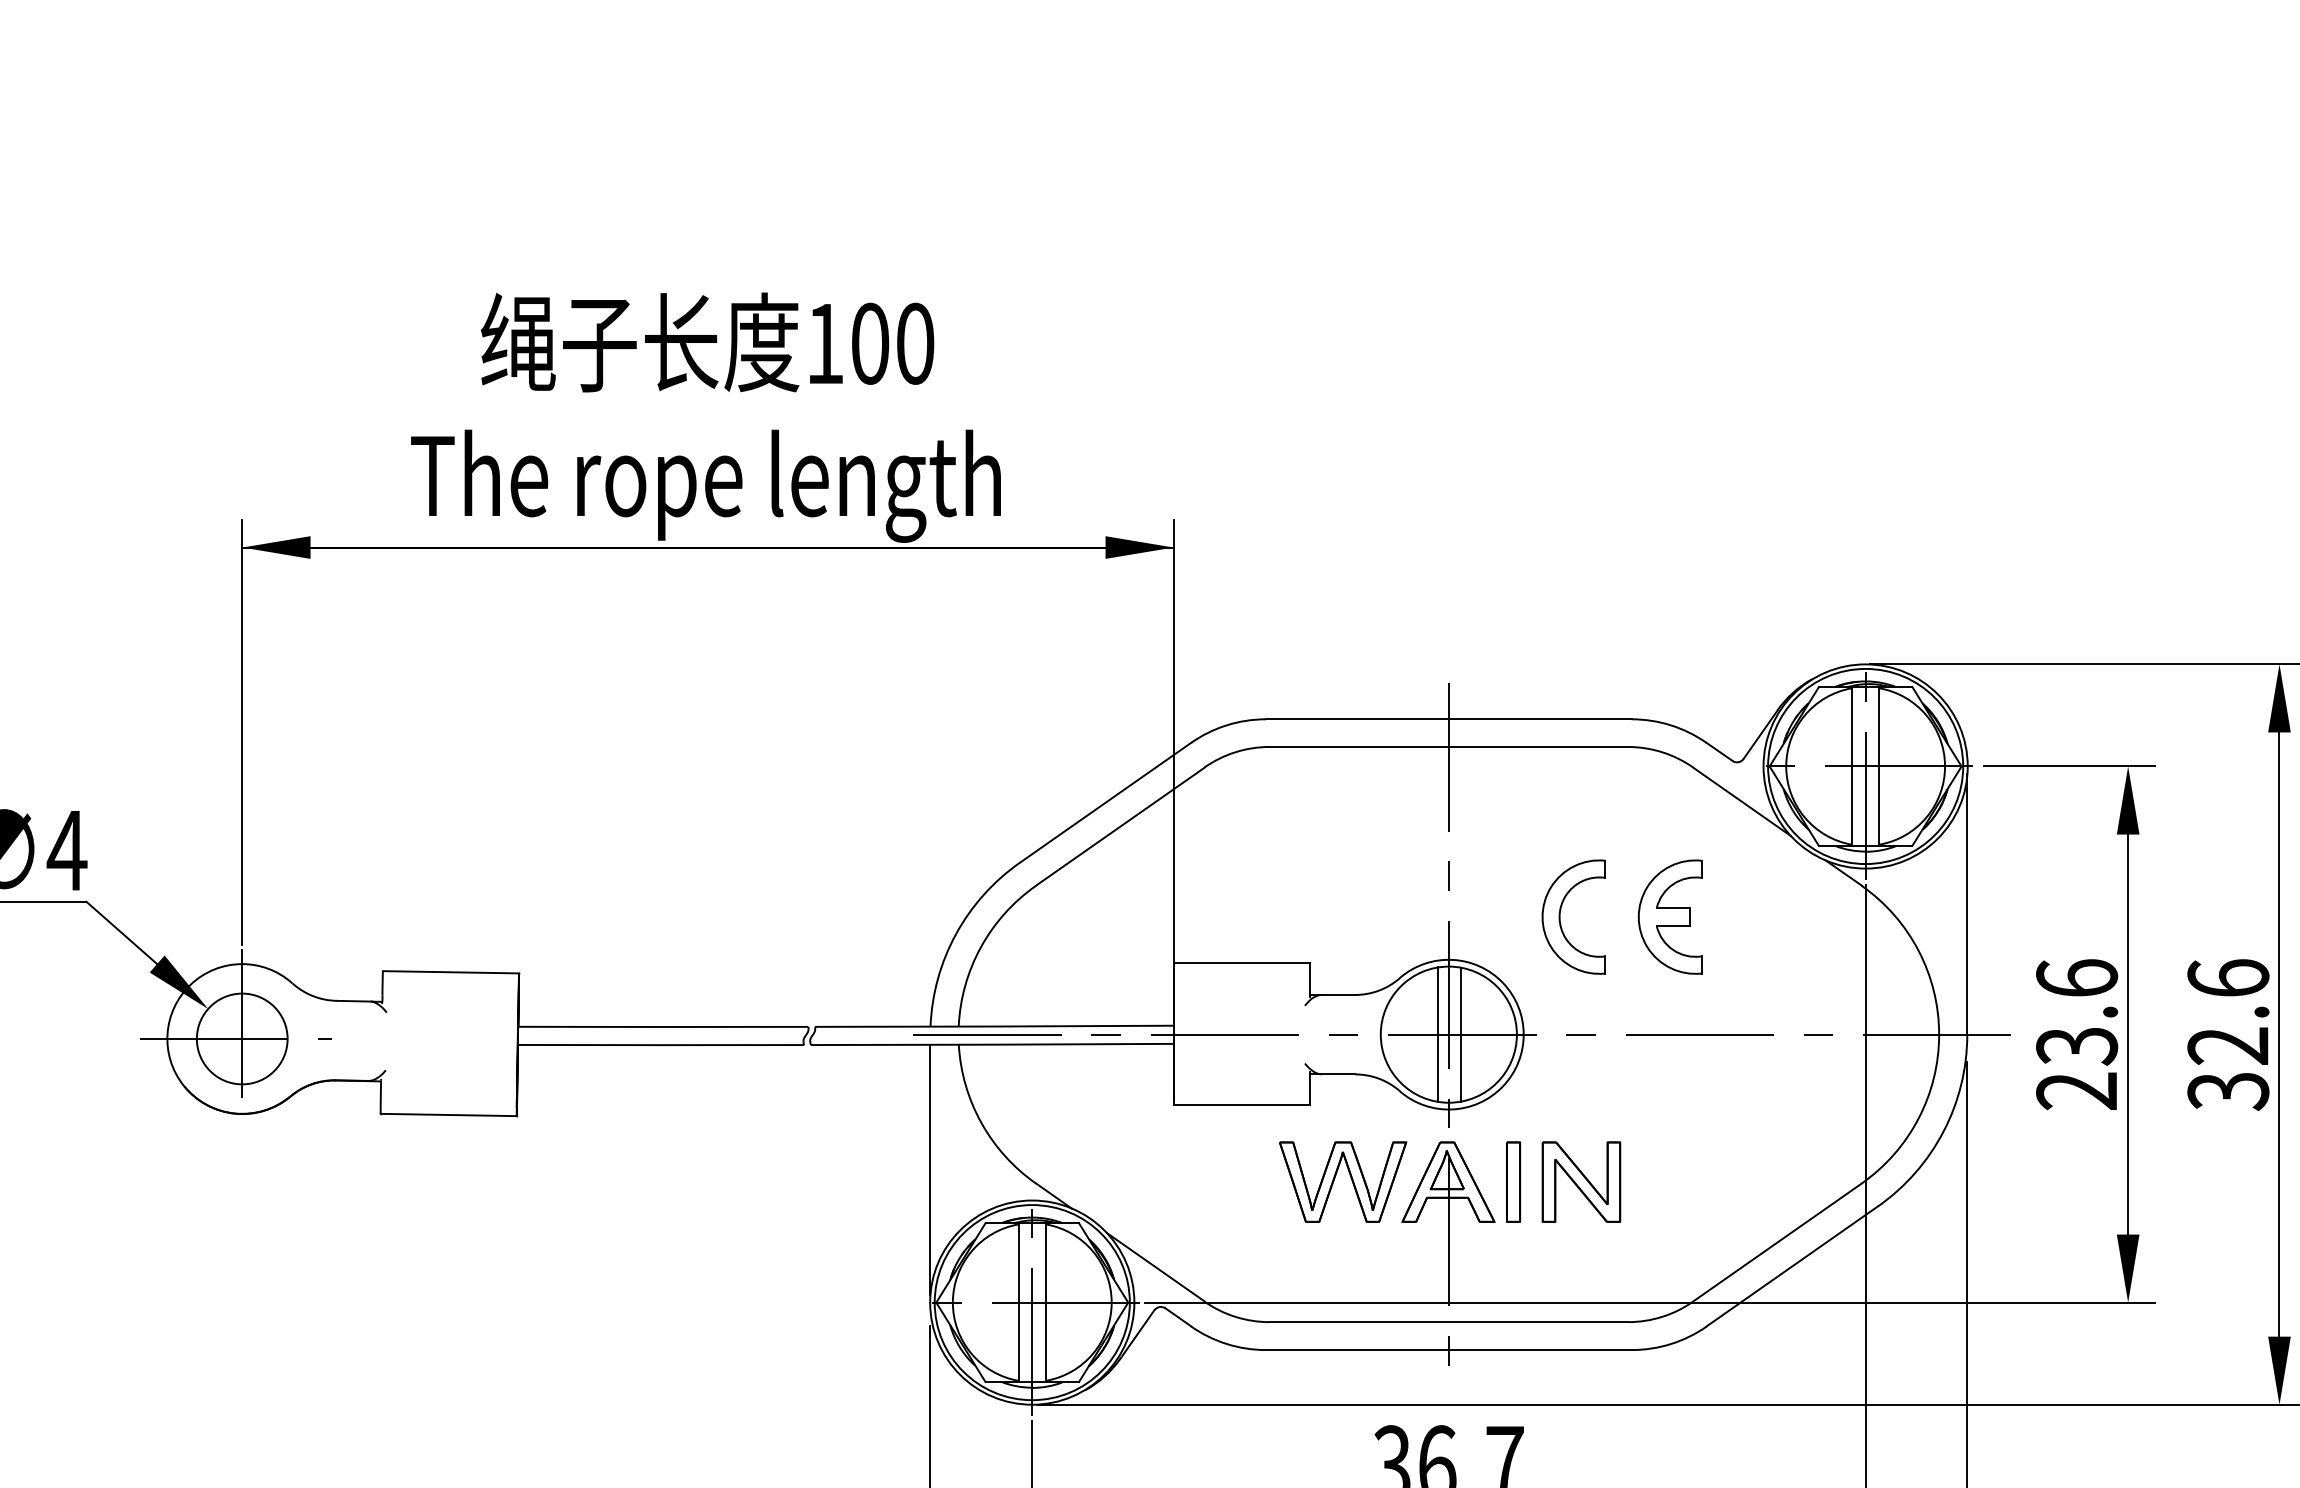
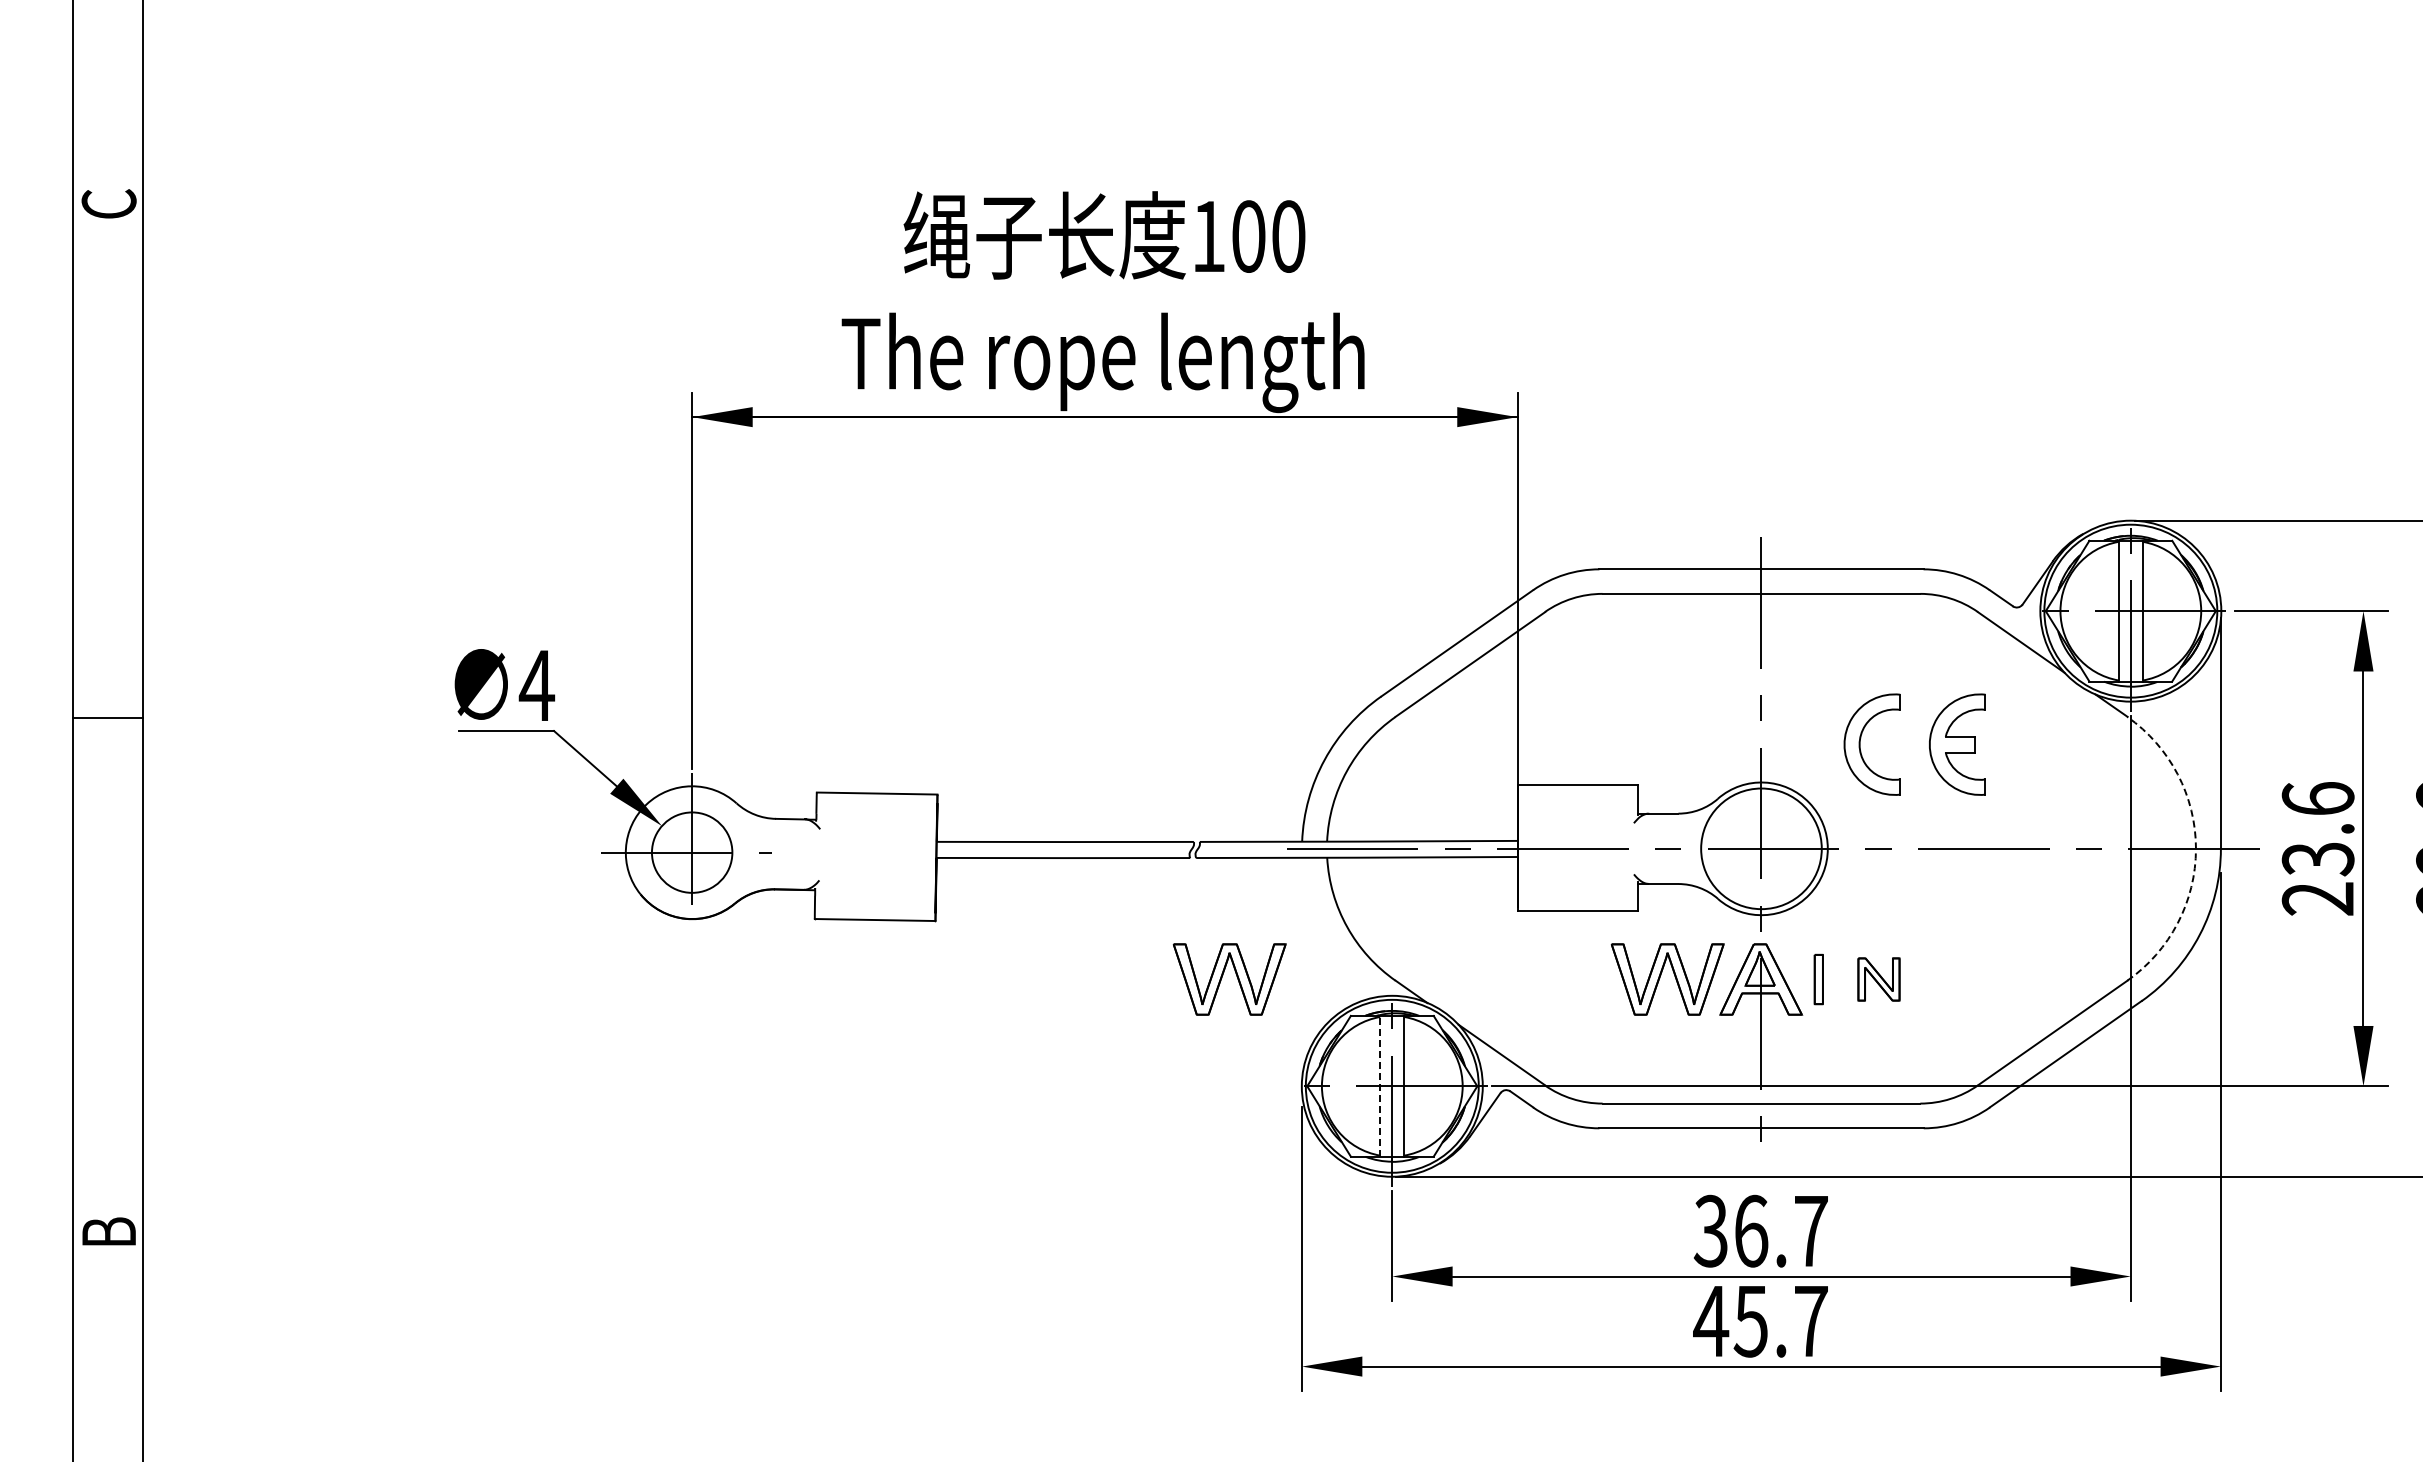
line: (1438, 1034) -> (1752, 848), removed
line: (1461, 1034) -> (1772, 848), removed
arc: (1938, 1034) -> (2195, 848), solid -> dashed
line: (930, 1169) -> (1302, 968), removed
part: (840, 1180) -> (1222, 978), added
part: (1513, 1182) -> (1818, 979), size x0.7
part: (1580, 1182) -> (1878, 979), size x0.6
line: (1018, 1301) -> (1380, 1085), solid -> dashed

